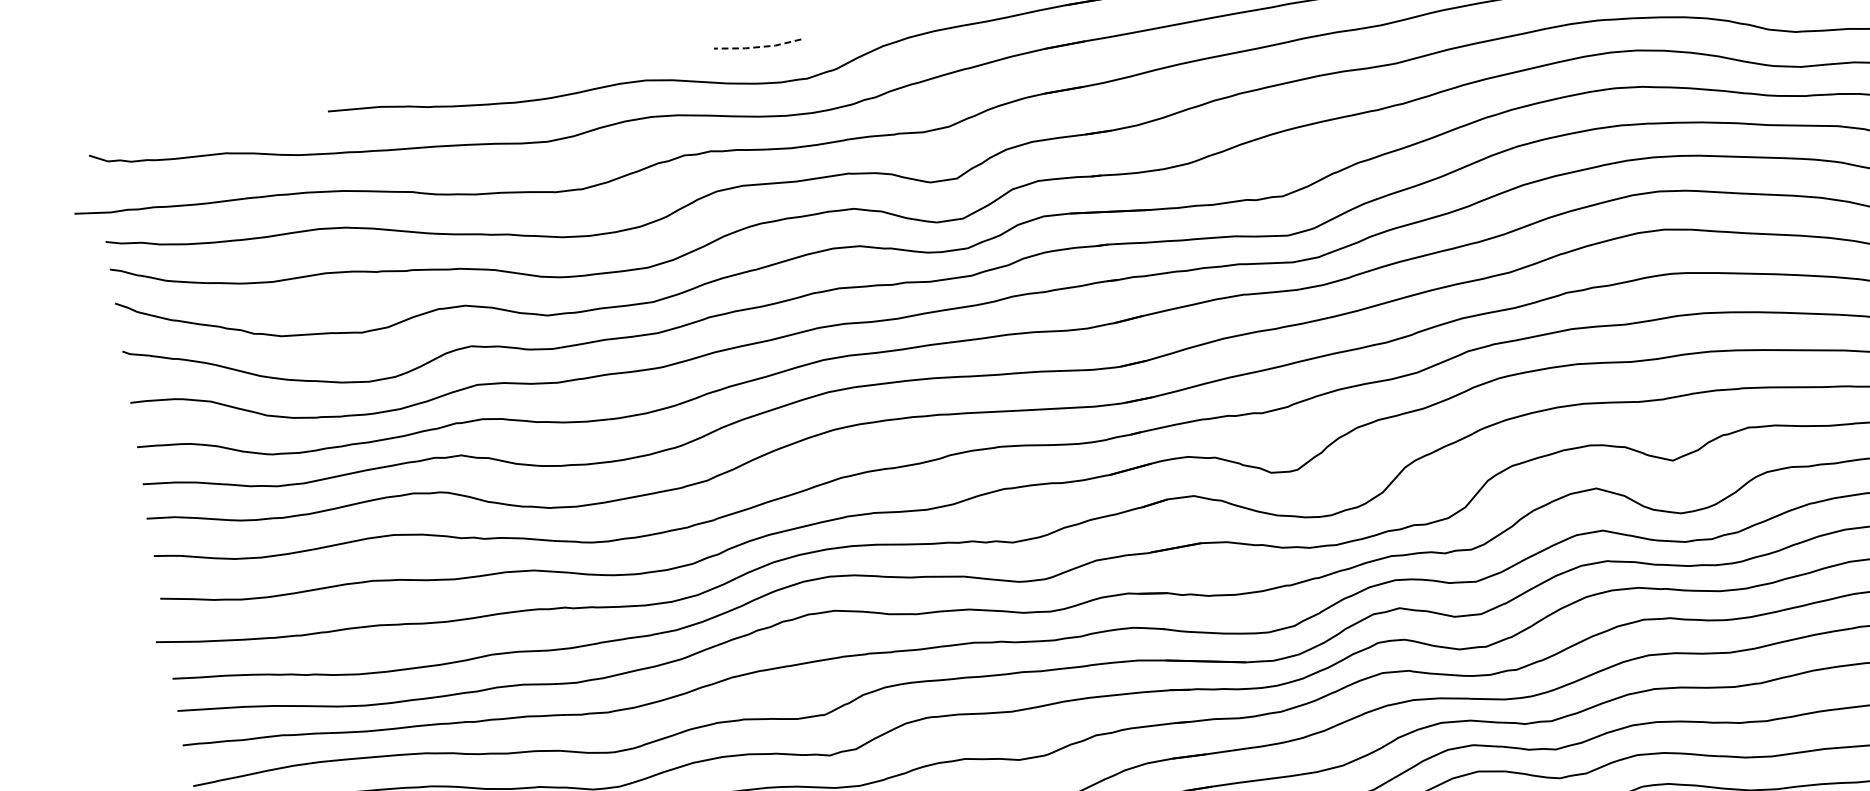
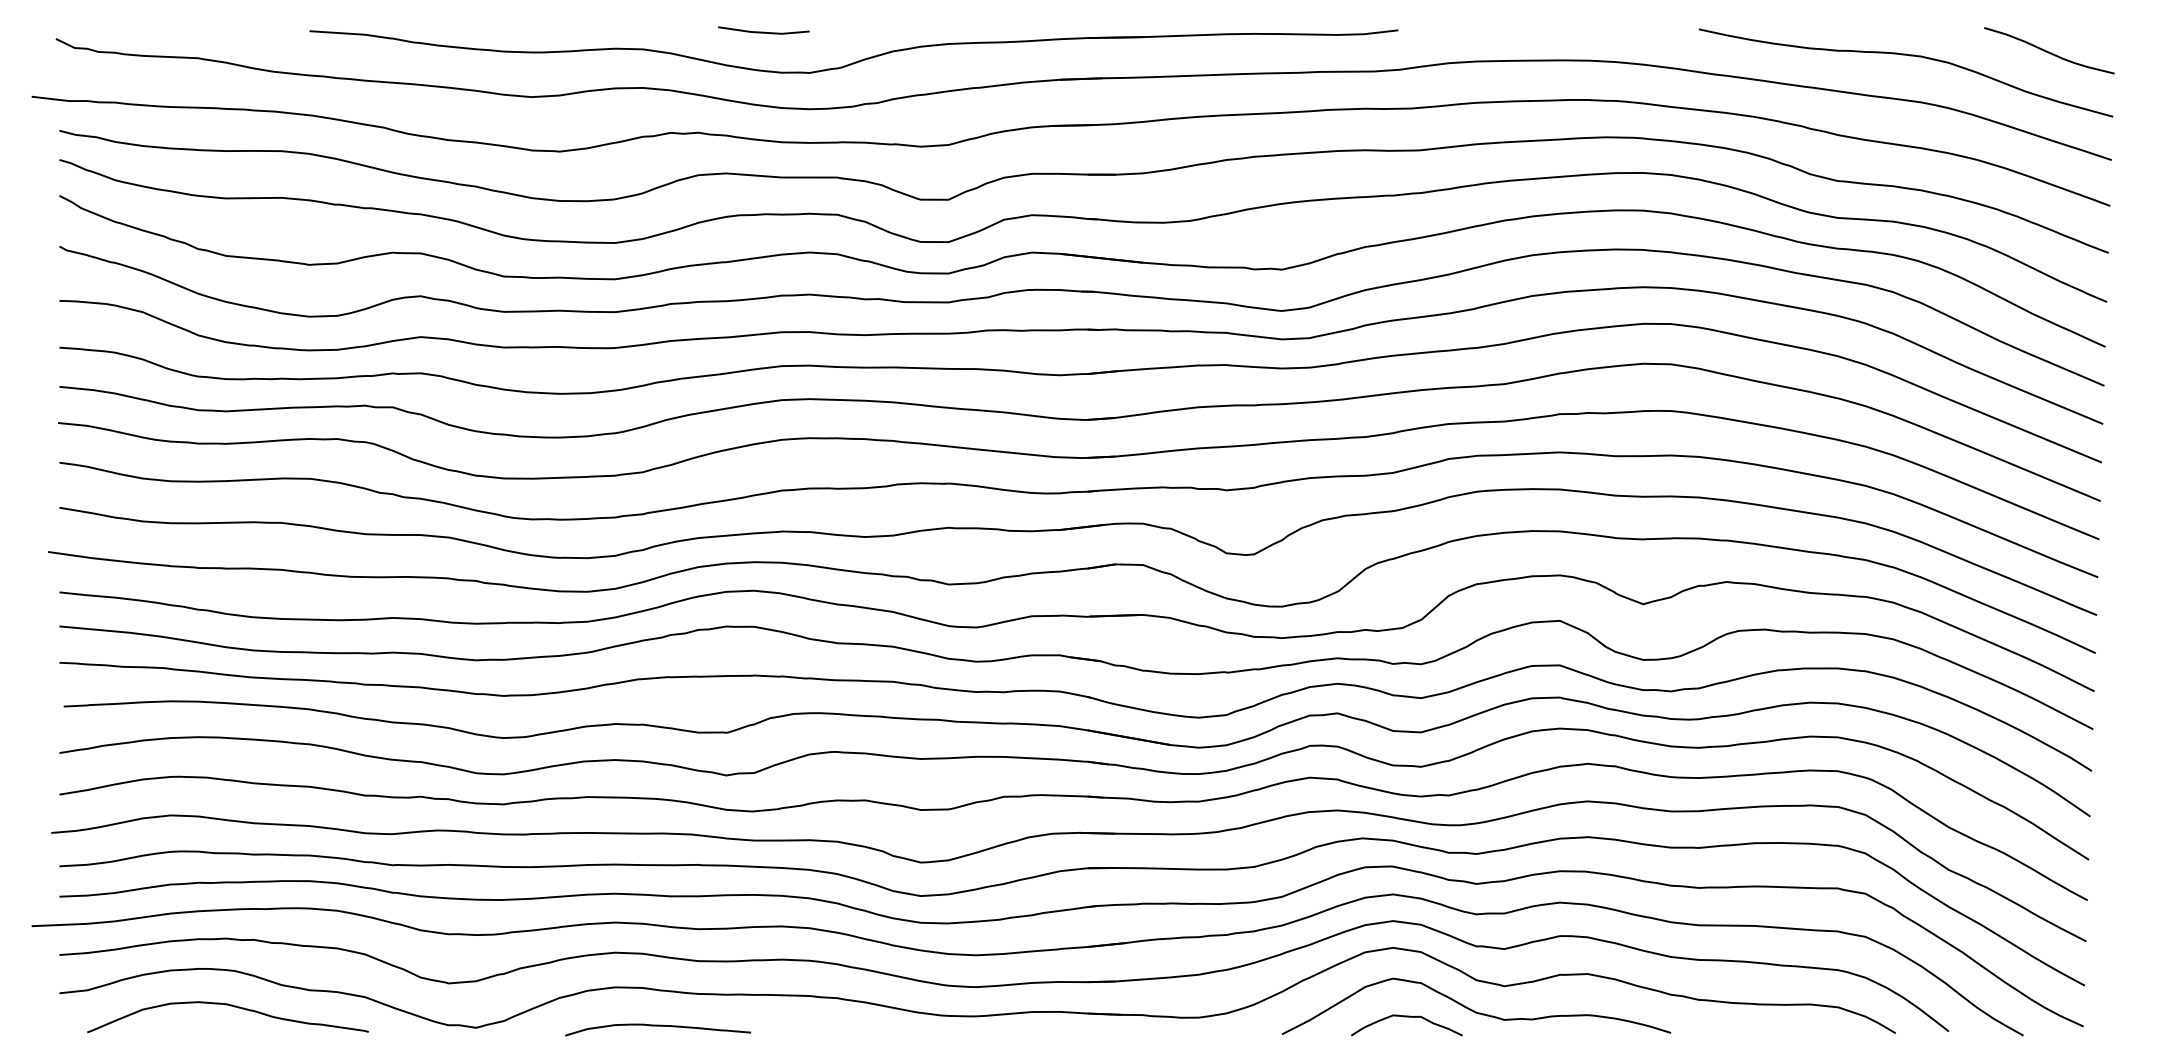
line: (757, 47) -> (763, 32), dashed -> solid

